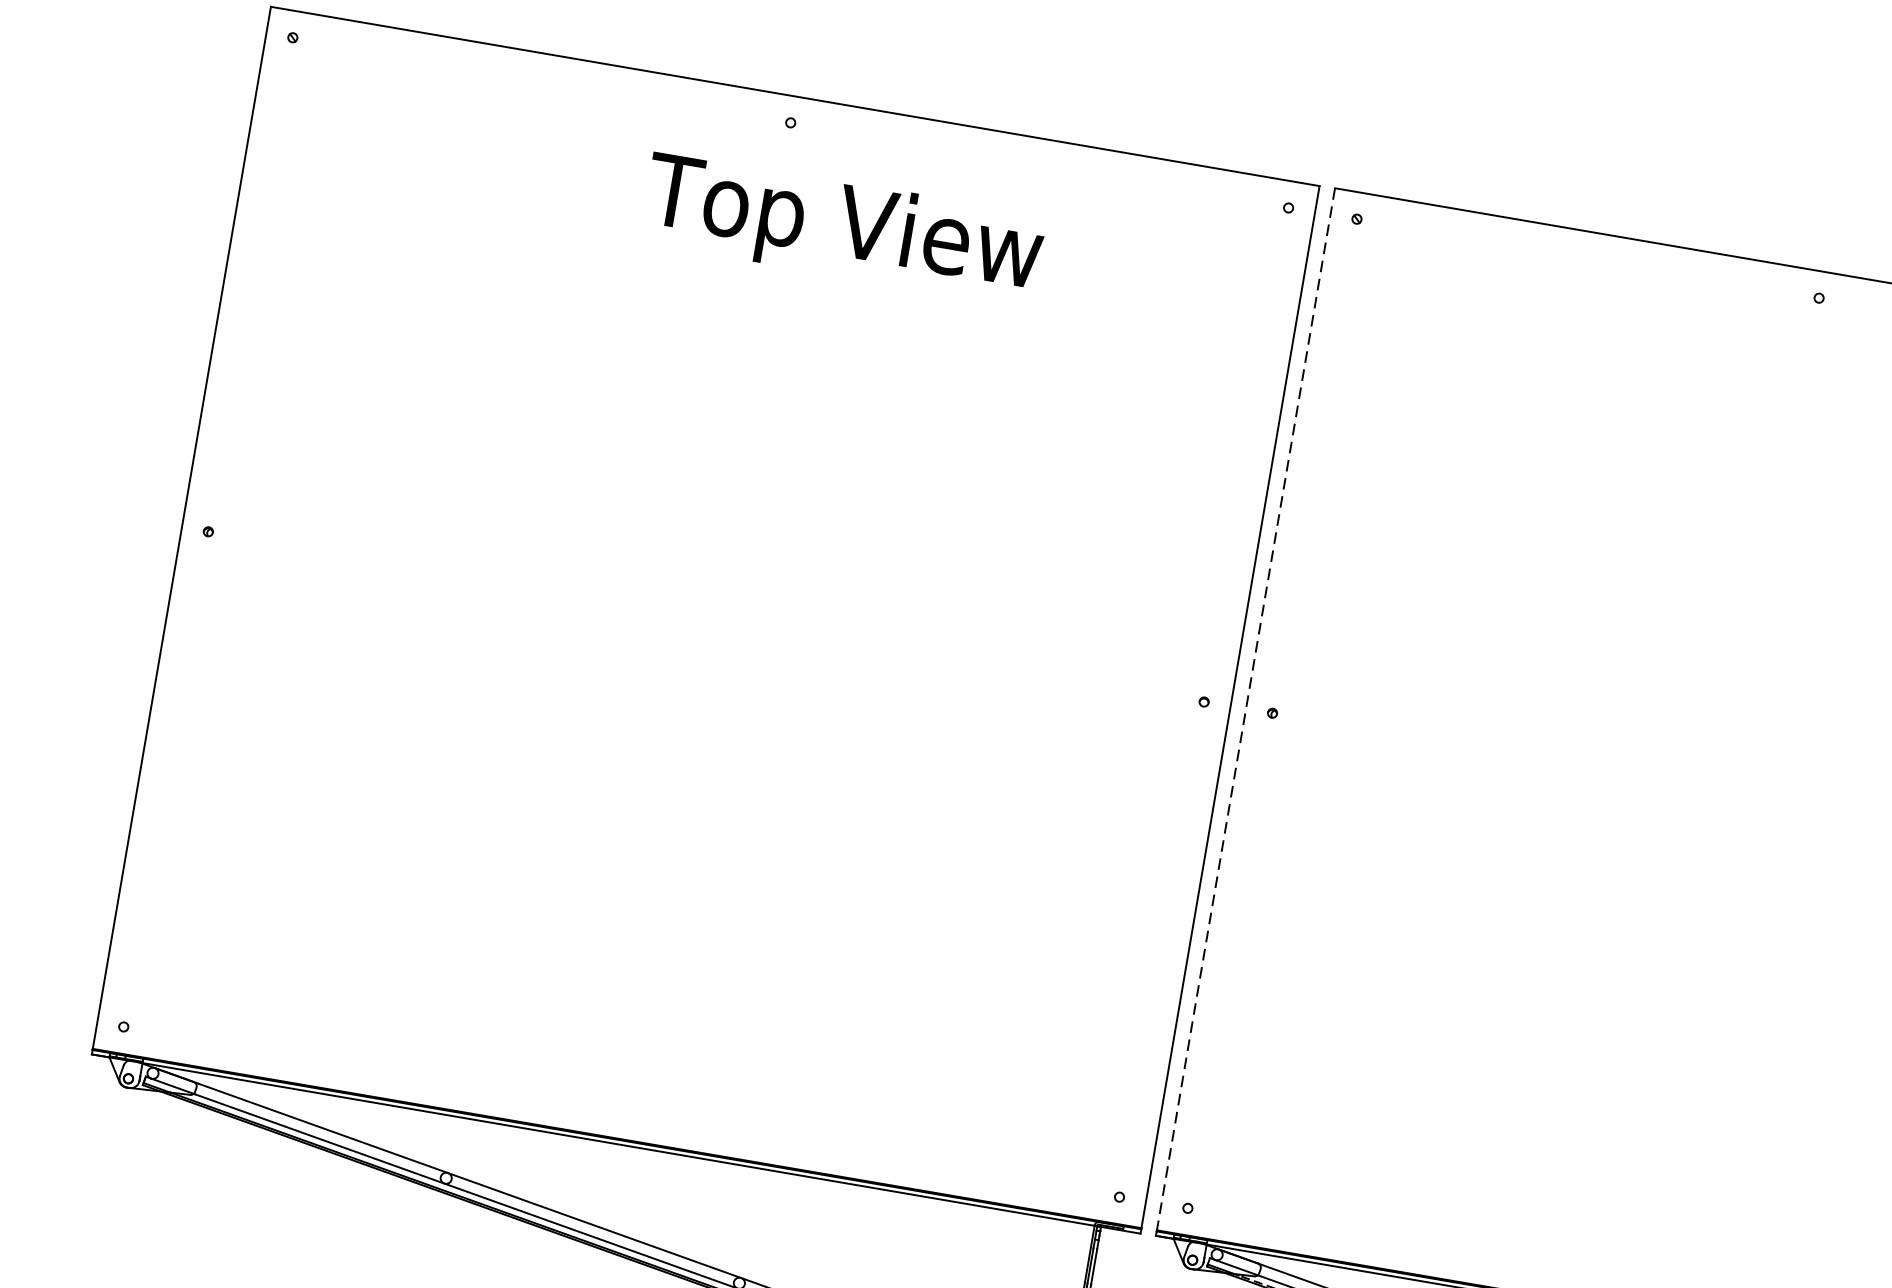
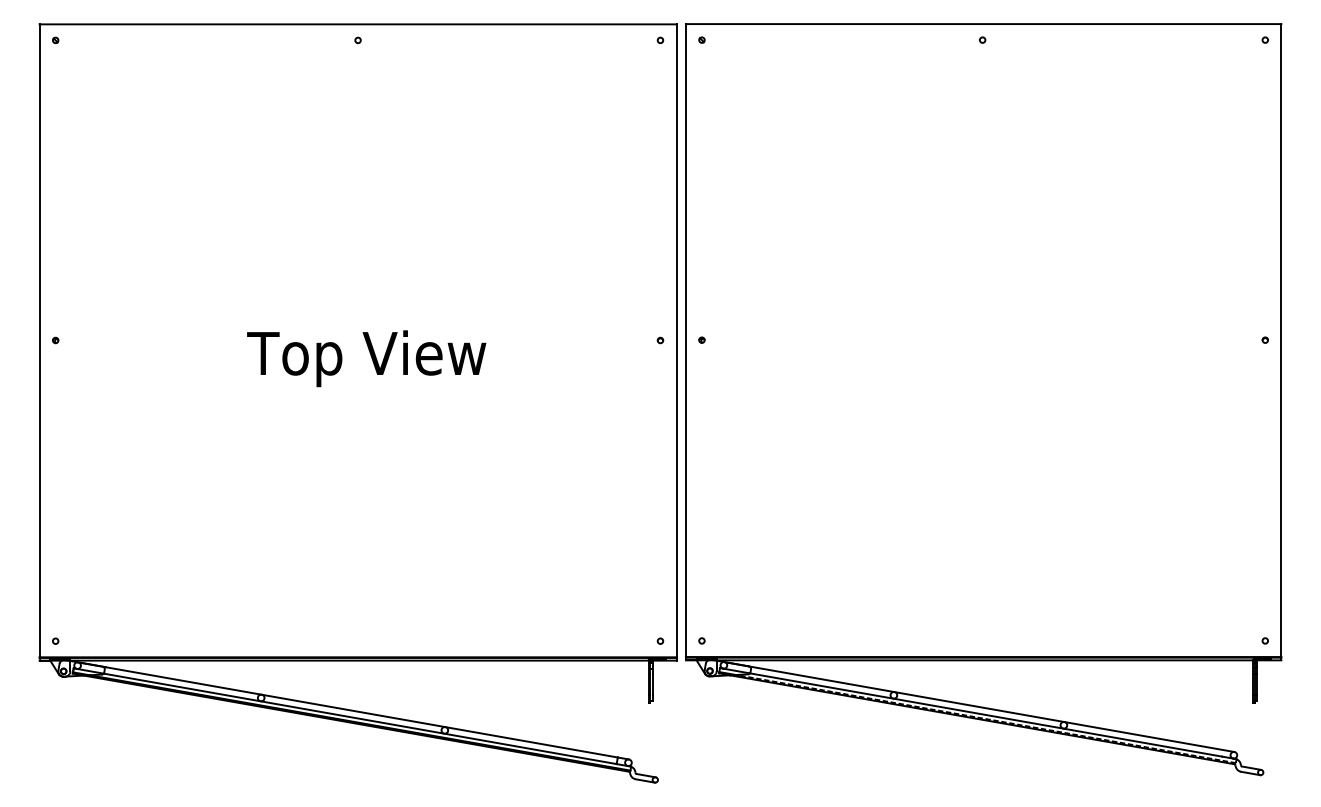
text: (842, 228) -> (366, 358), moved
line: (1245, 710) -> (685, 341), dashed -> solid

